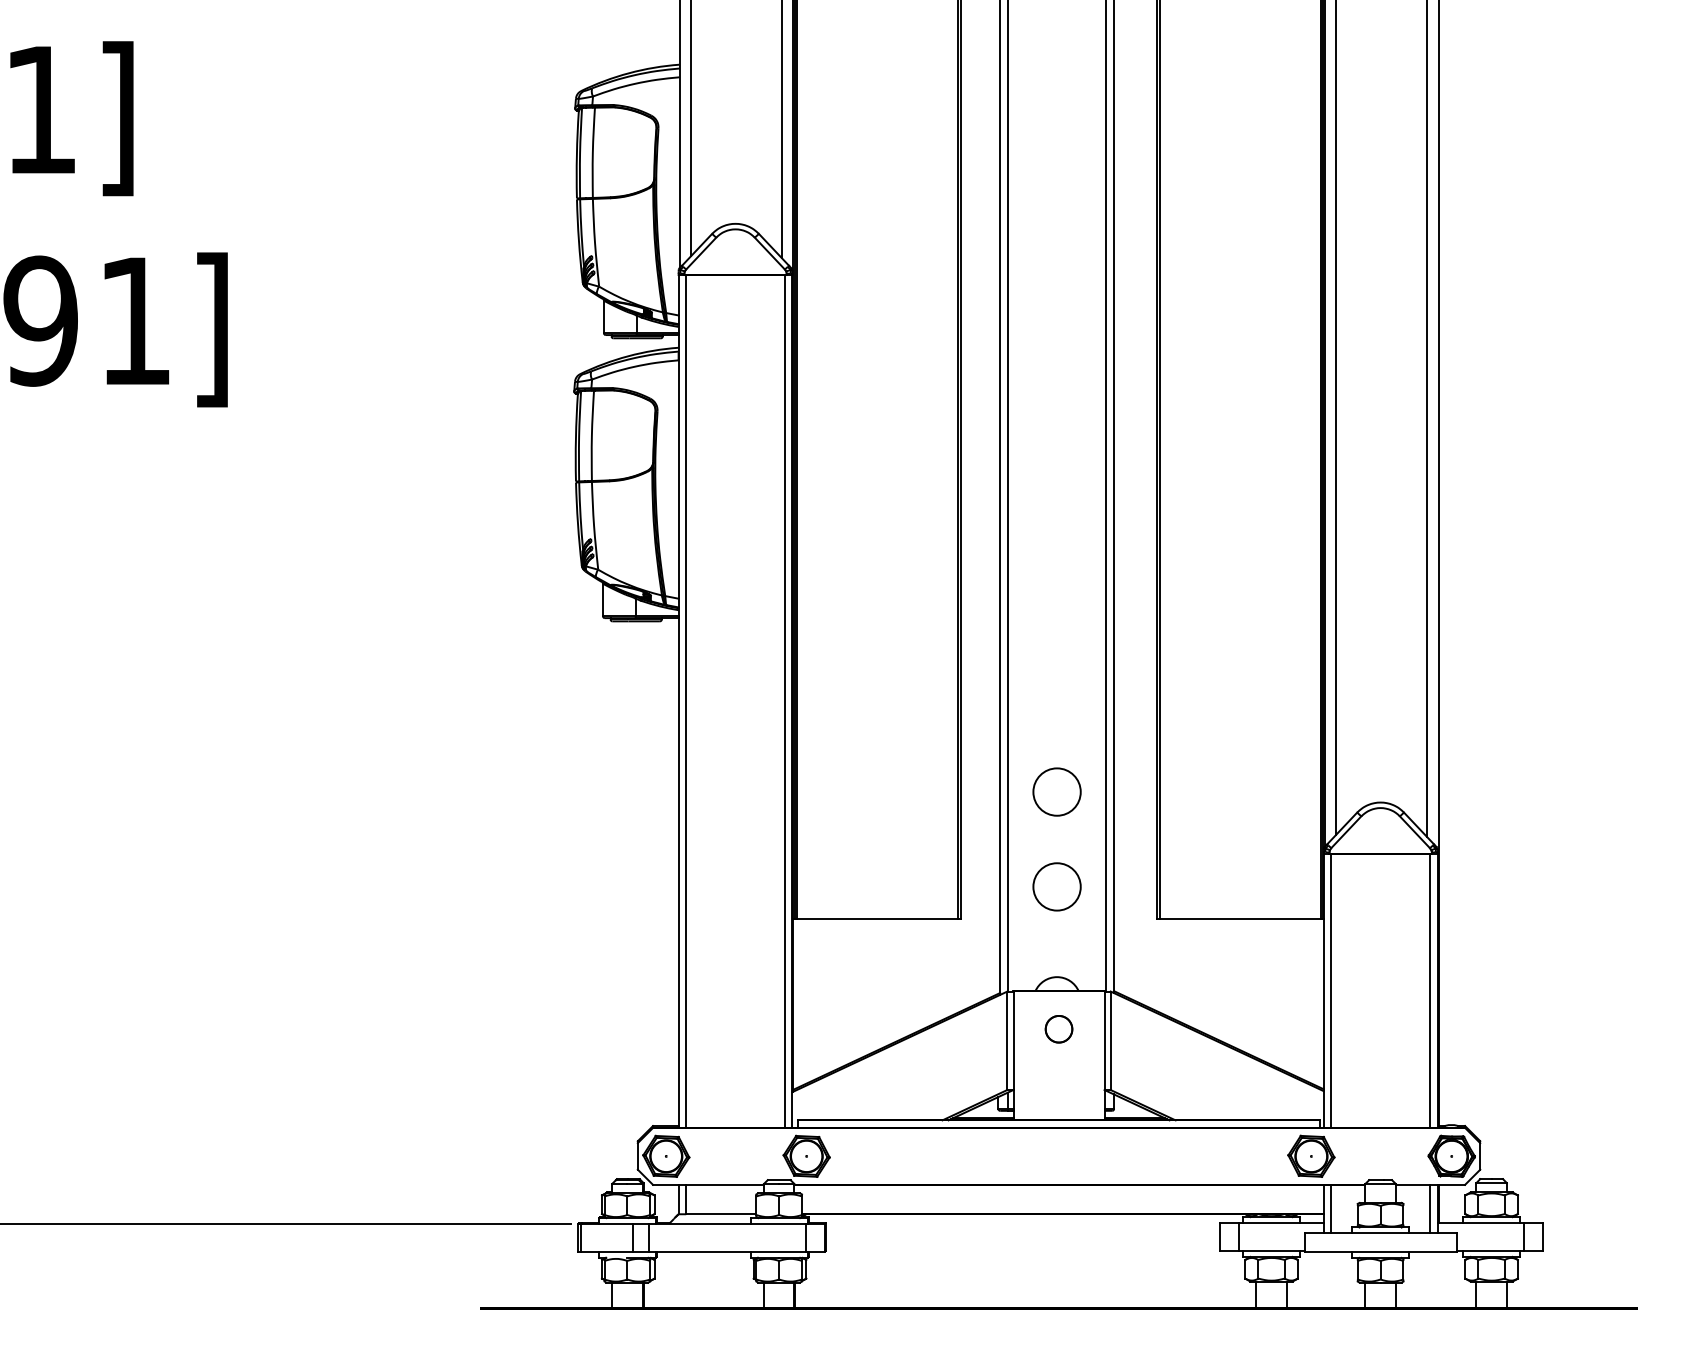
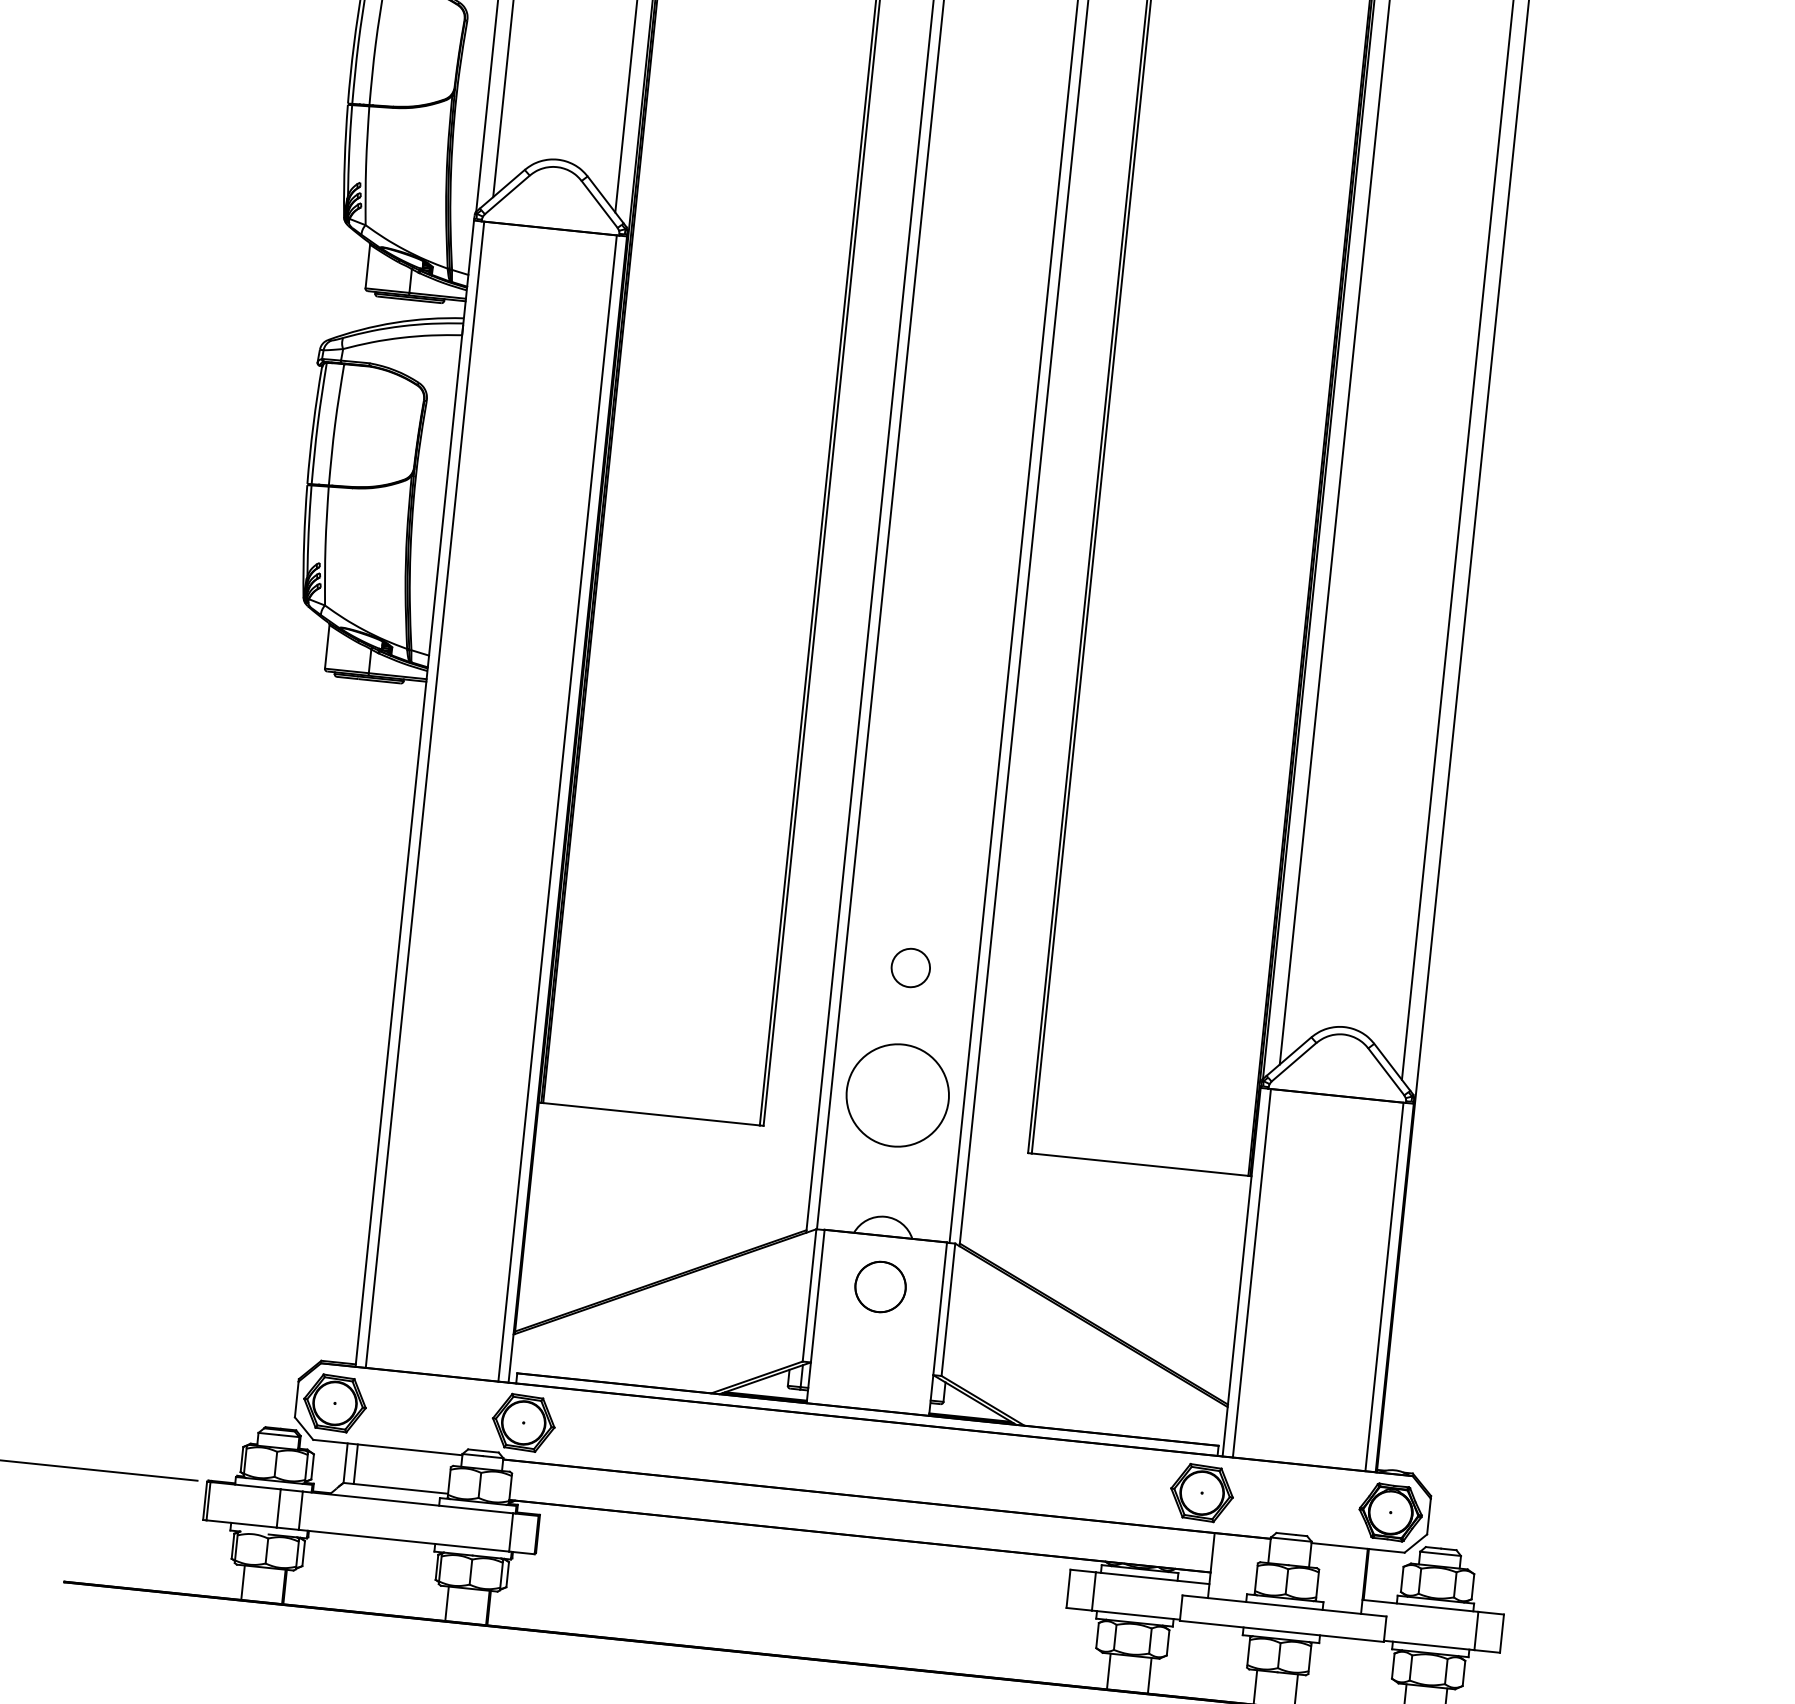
circle: (1056, 791) -> (910, 967), size x0.6
circle: (1056, 886) -> (896, 1094), size x1.6
part: (1058, 1029) -> (879, 1287), size x1.4
line: (1331, 1208) -> (1221, 1565), removed
line: (1429, 1208) -> (1353, 1579), removed

